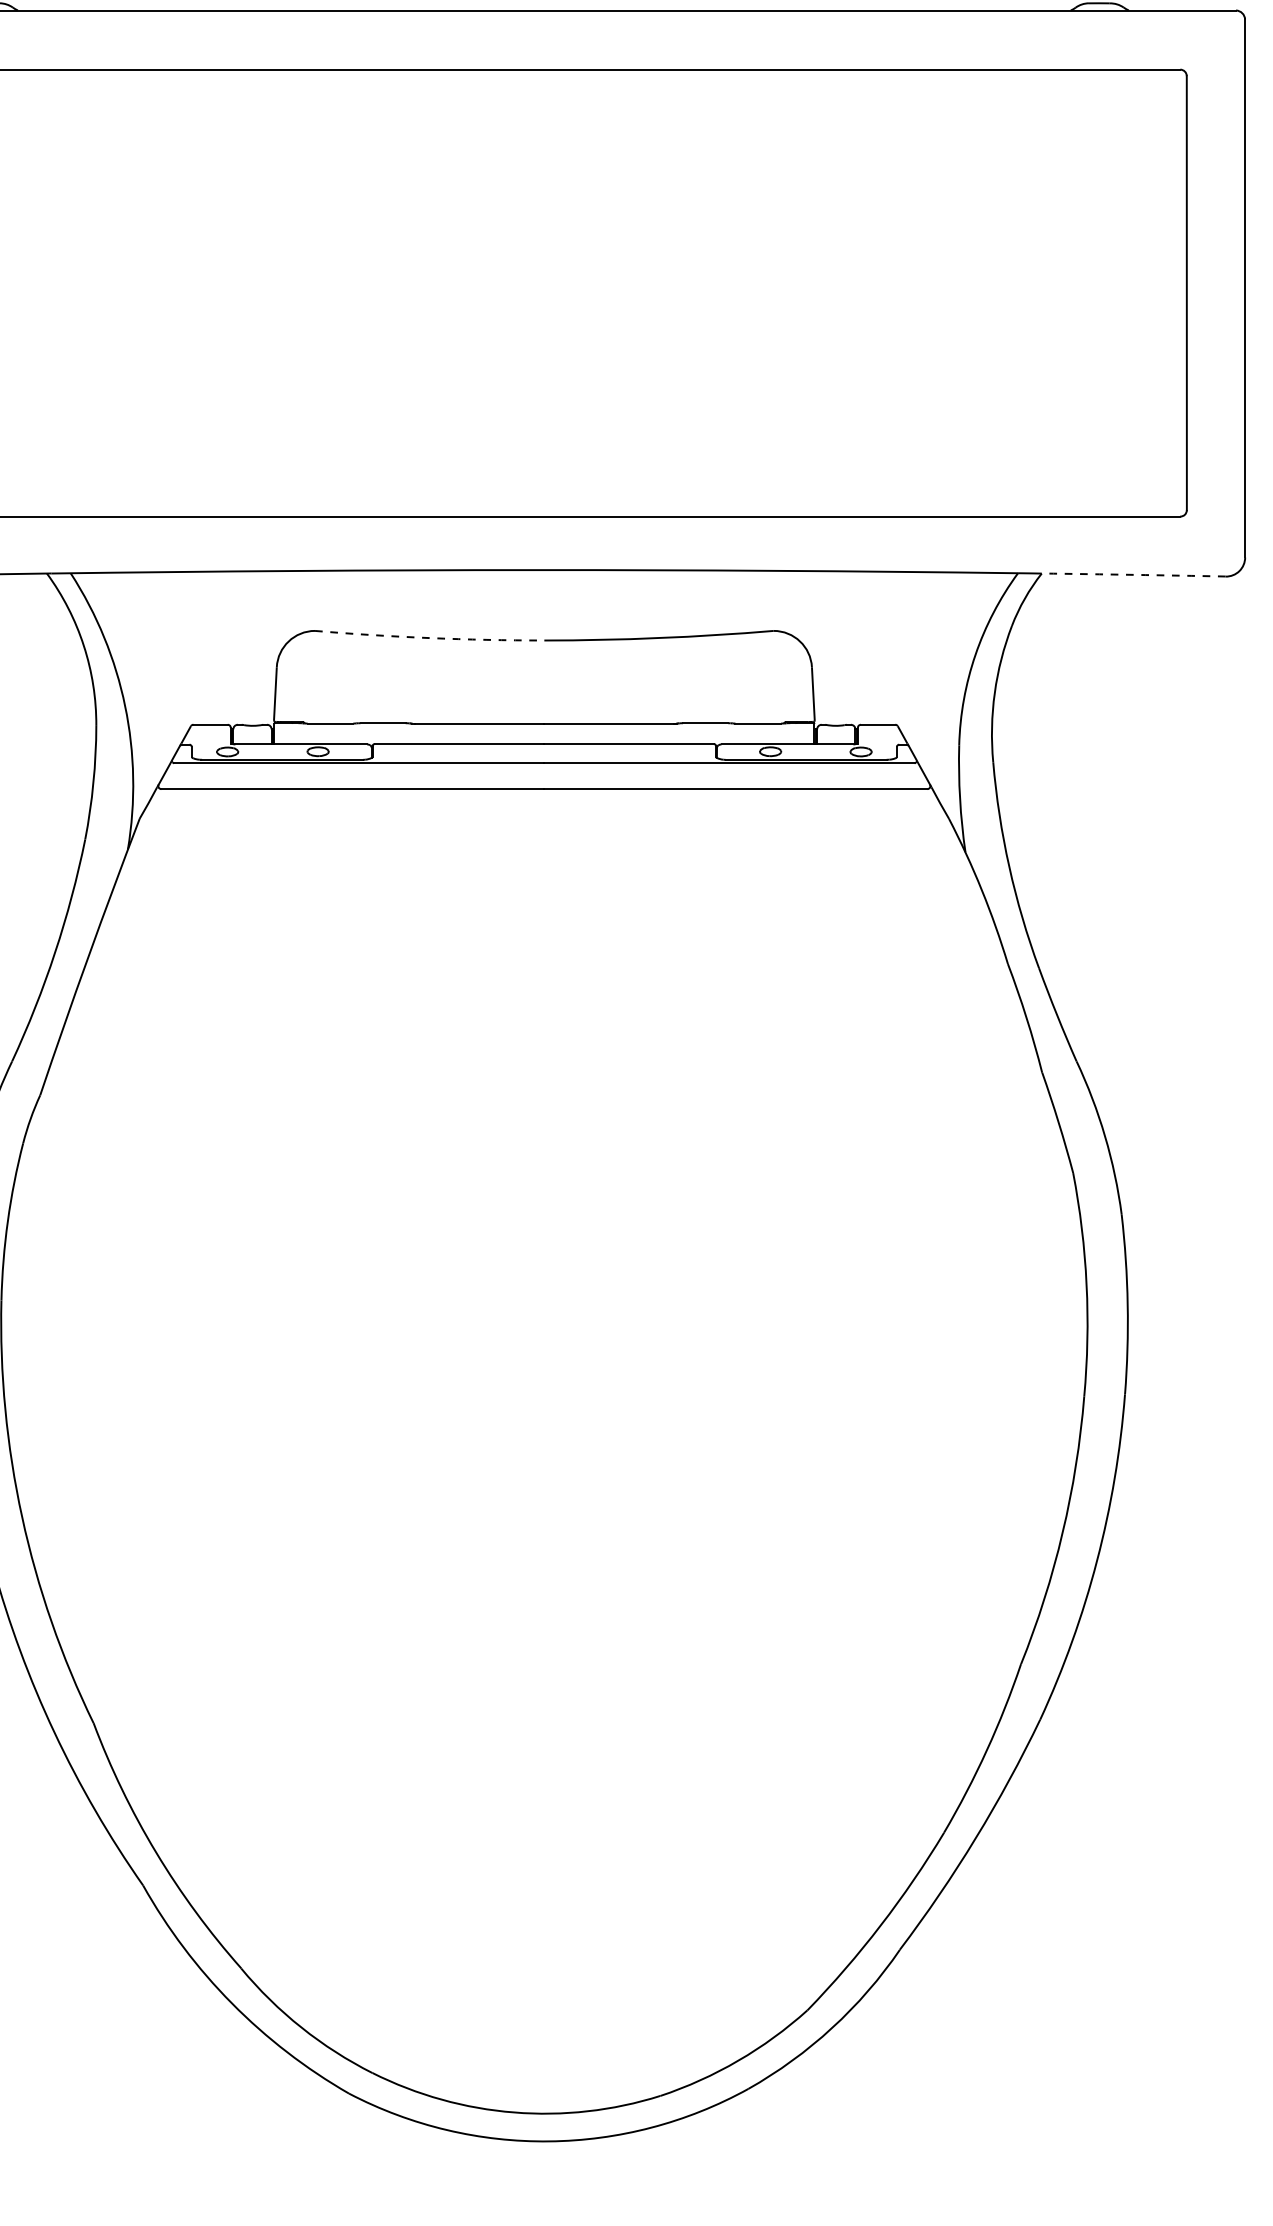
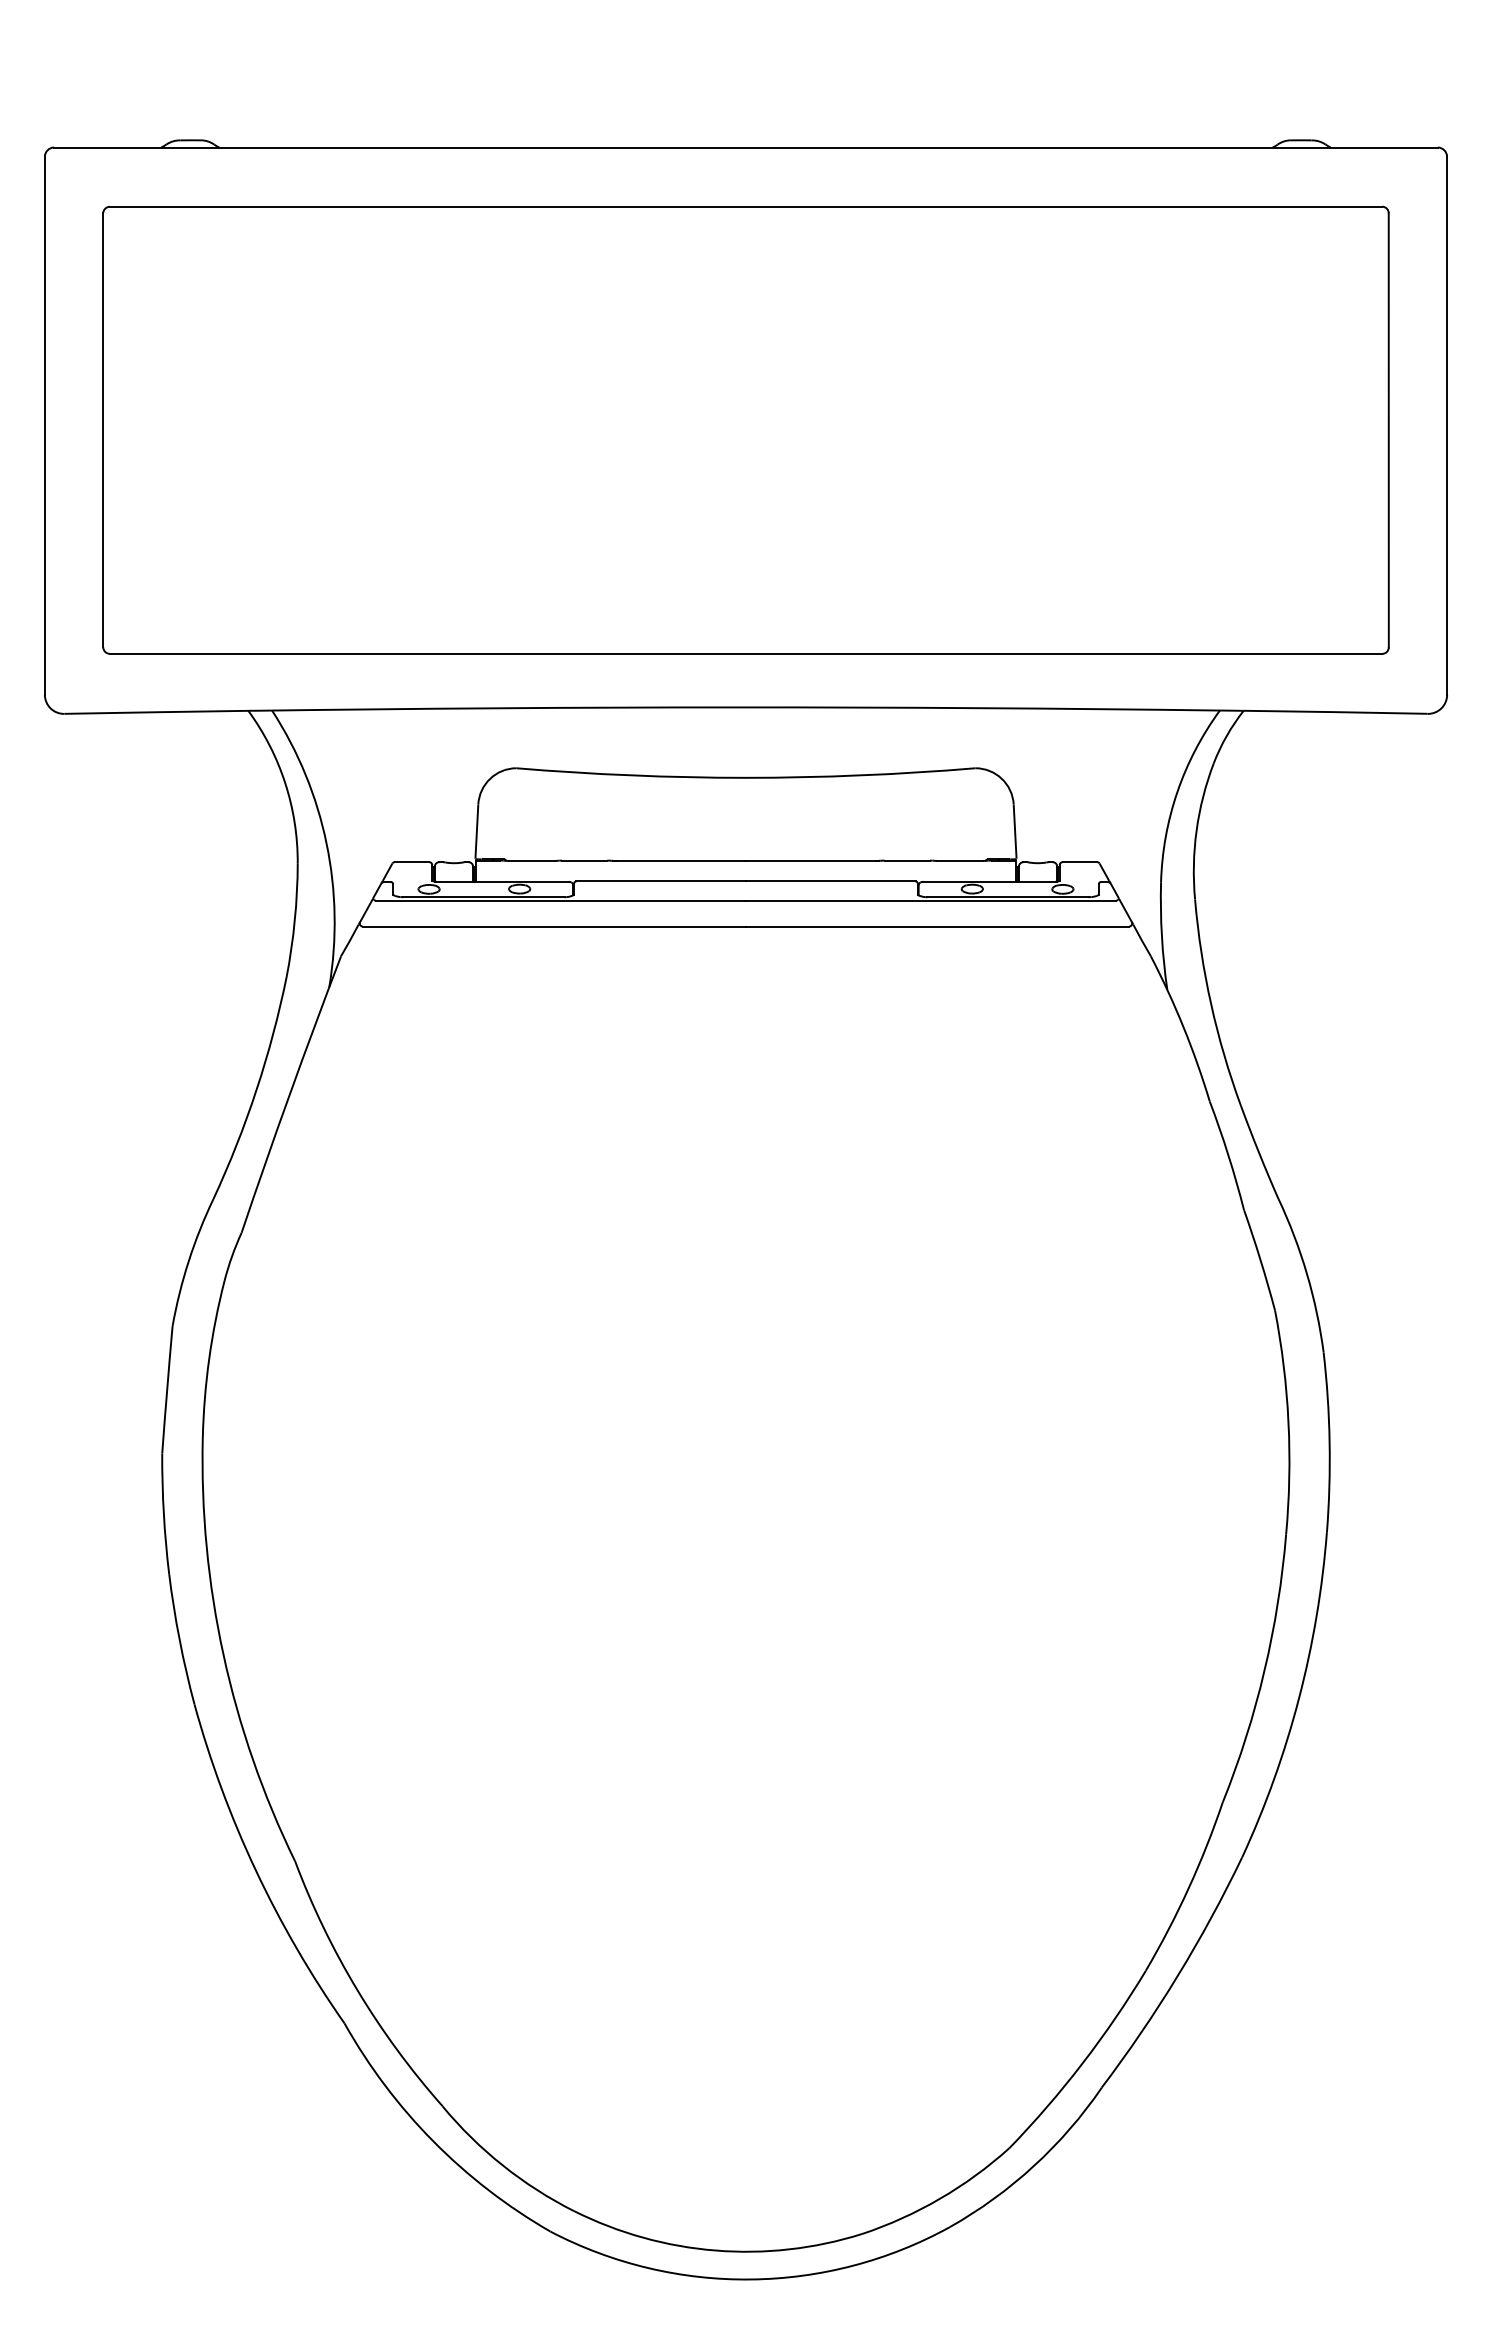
arc: (1133, 575) -> (1335, 712), dashed -> solid
arc: (429, 638) -> (631, 775), dashed -> solid

